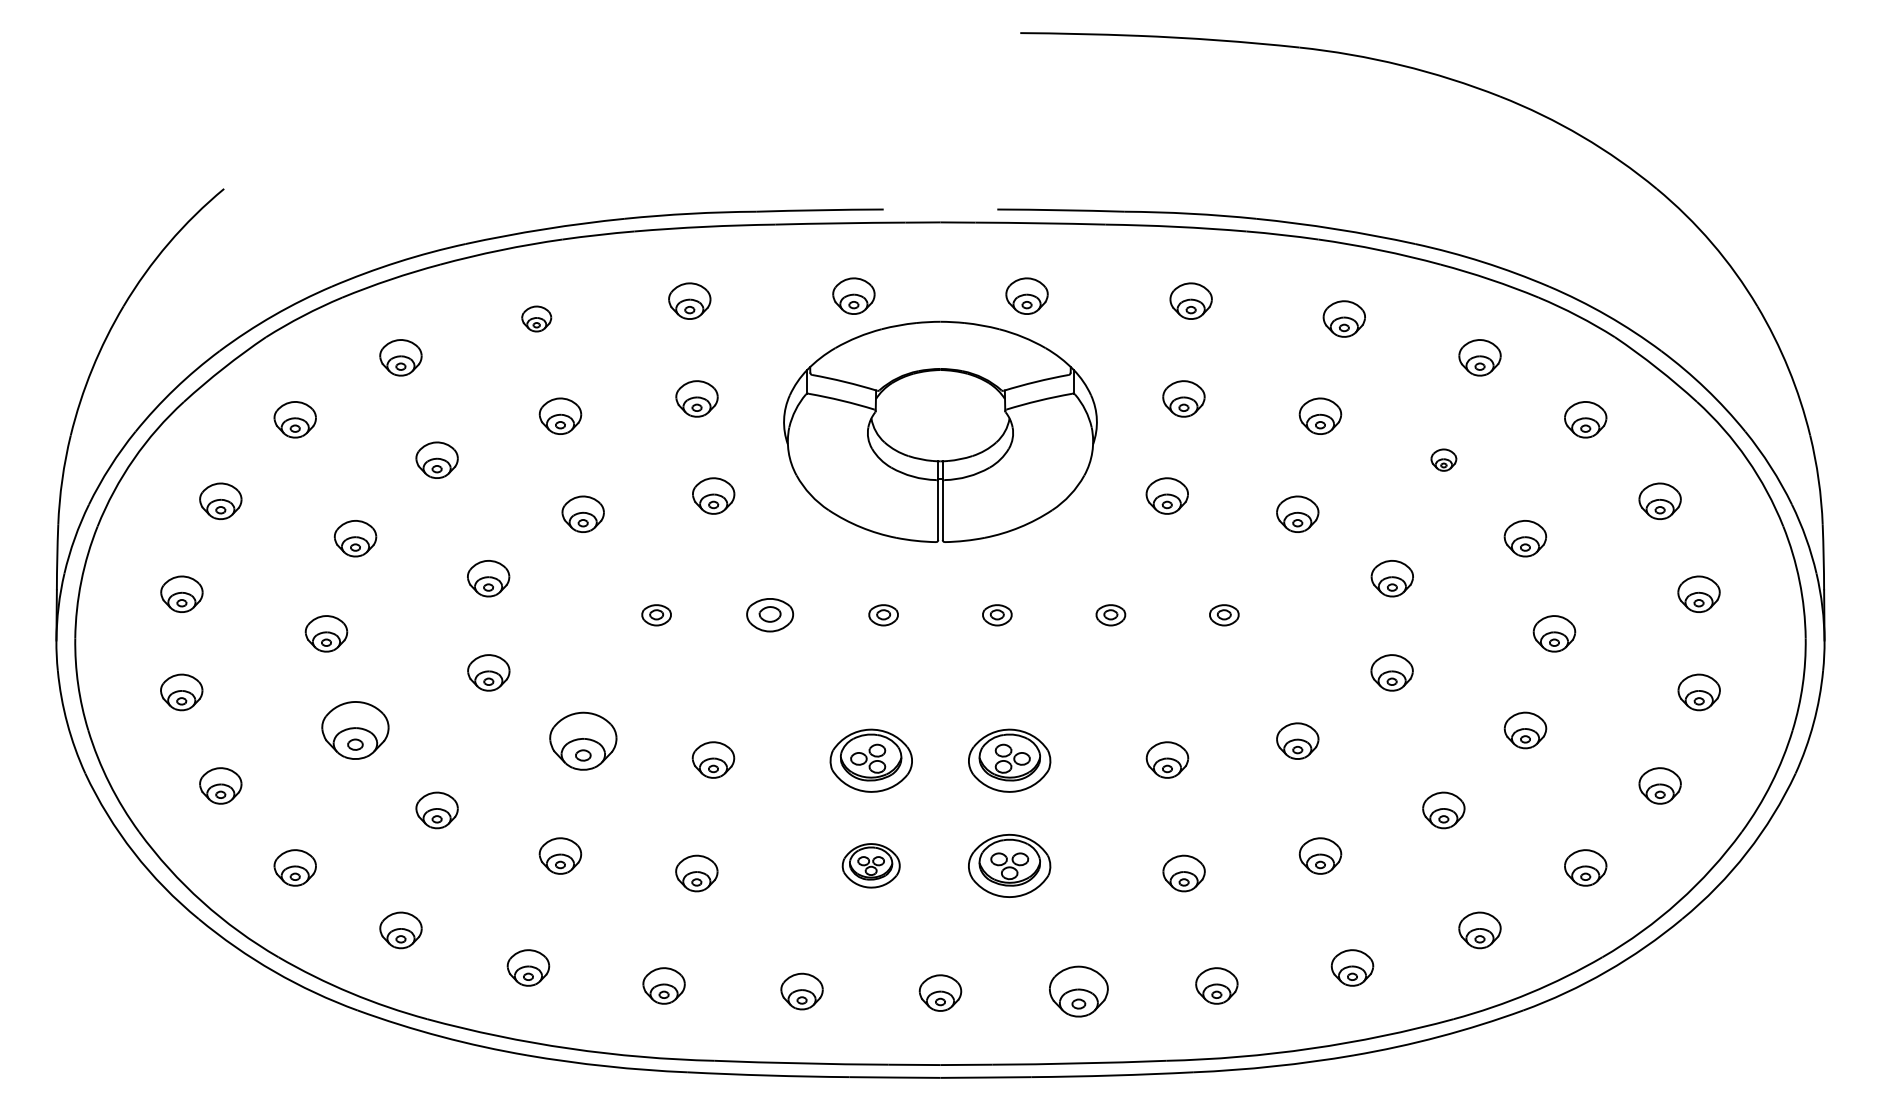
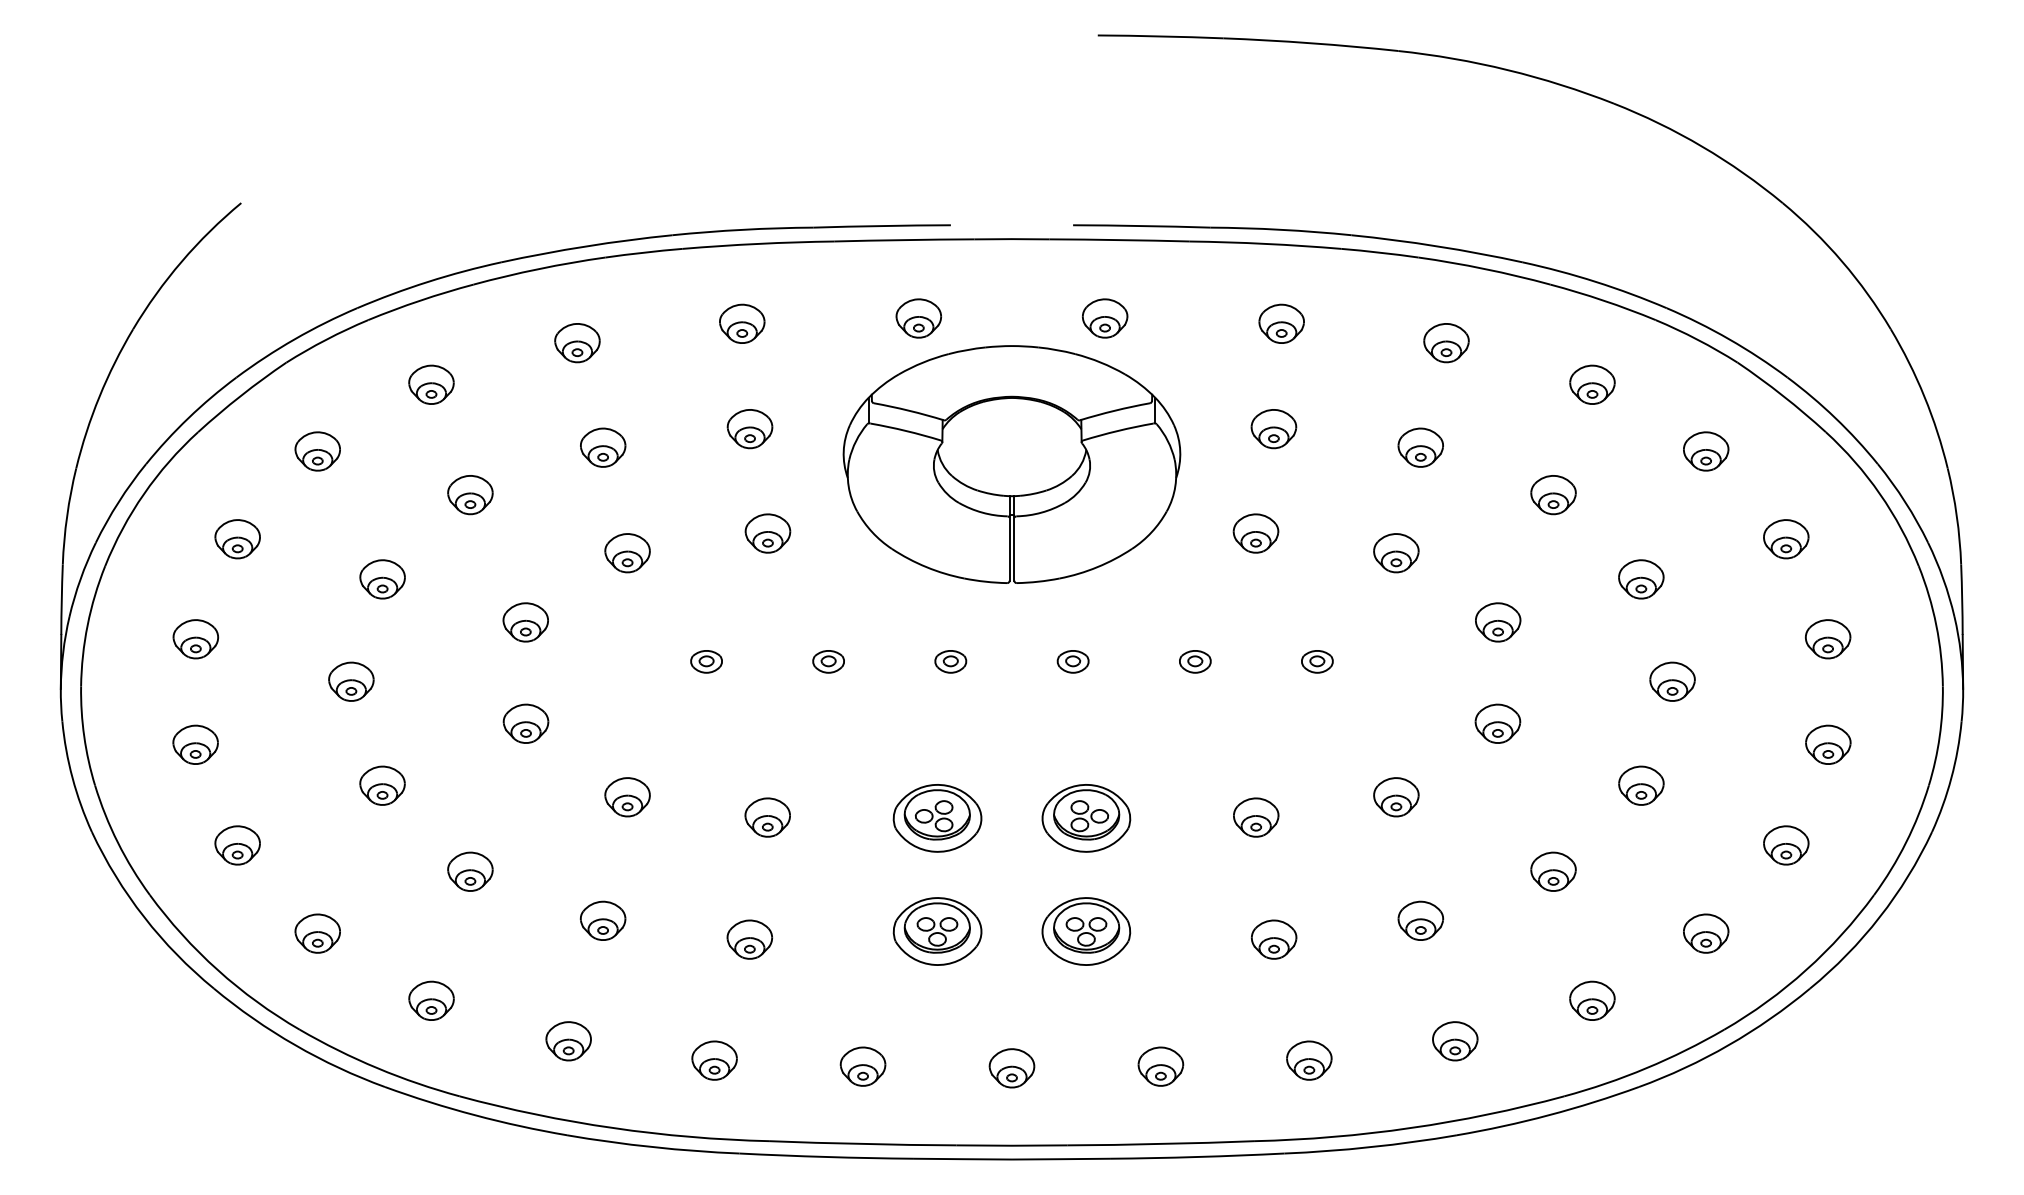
part: (536, 318) -> (577, 342), size x1.43
part: (1443, 459) -> (1553, 494), size x1.67
part: (769, 615) -> (828, 662), size x0.62
part: (355, 730) -> (382, 785), size x0.62
part: (582, 740) -> (626, 796), size x0.62
part: (870, 865) -> (936, 931), size x1.43
part: (1078, 991) -> (1160, 1066), size x0.71

